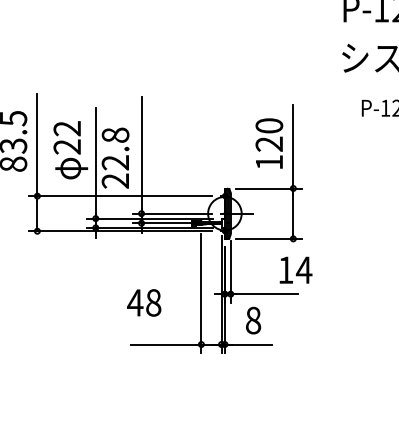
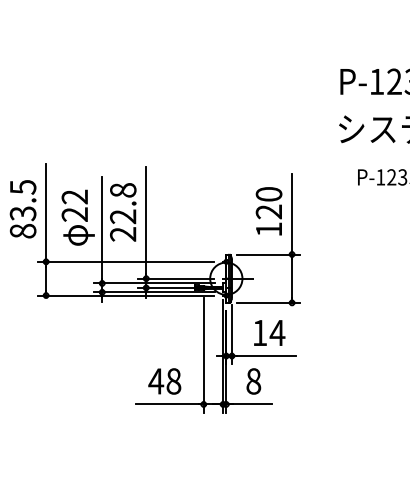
text: (115, 158) -> (123, 212), moved
text: (295, 269) -> (269, 332), moved
text: (143, 302) -> (164, 381), moved

